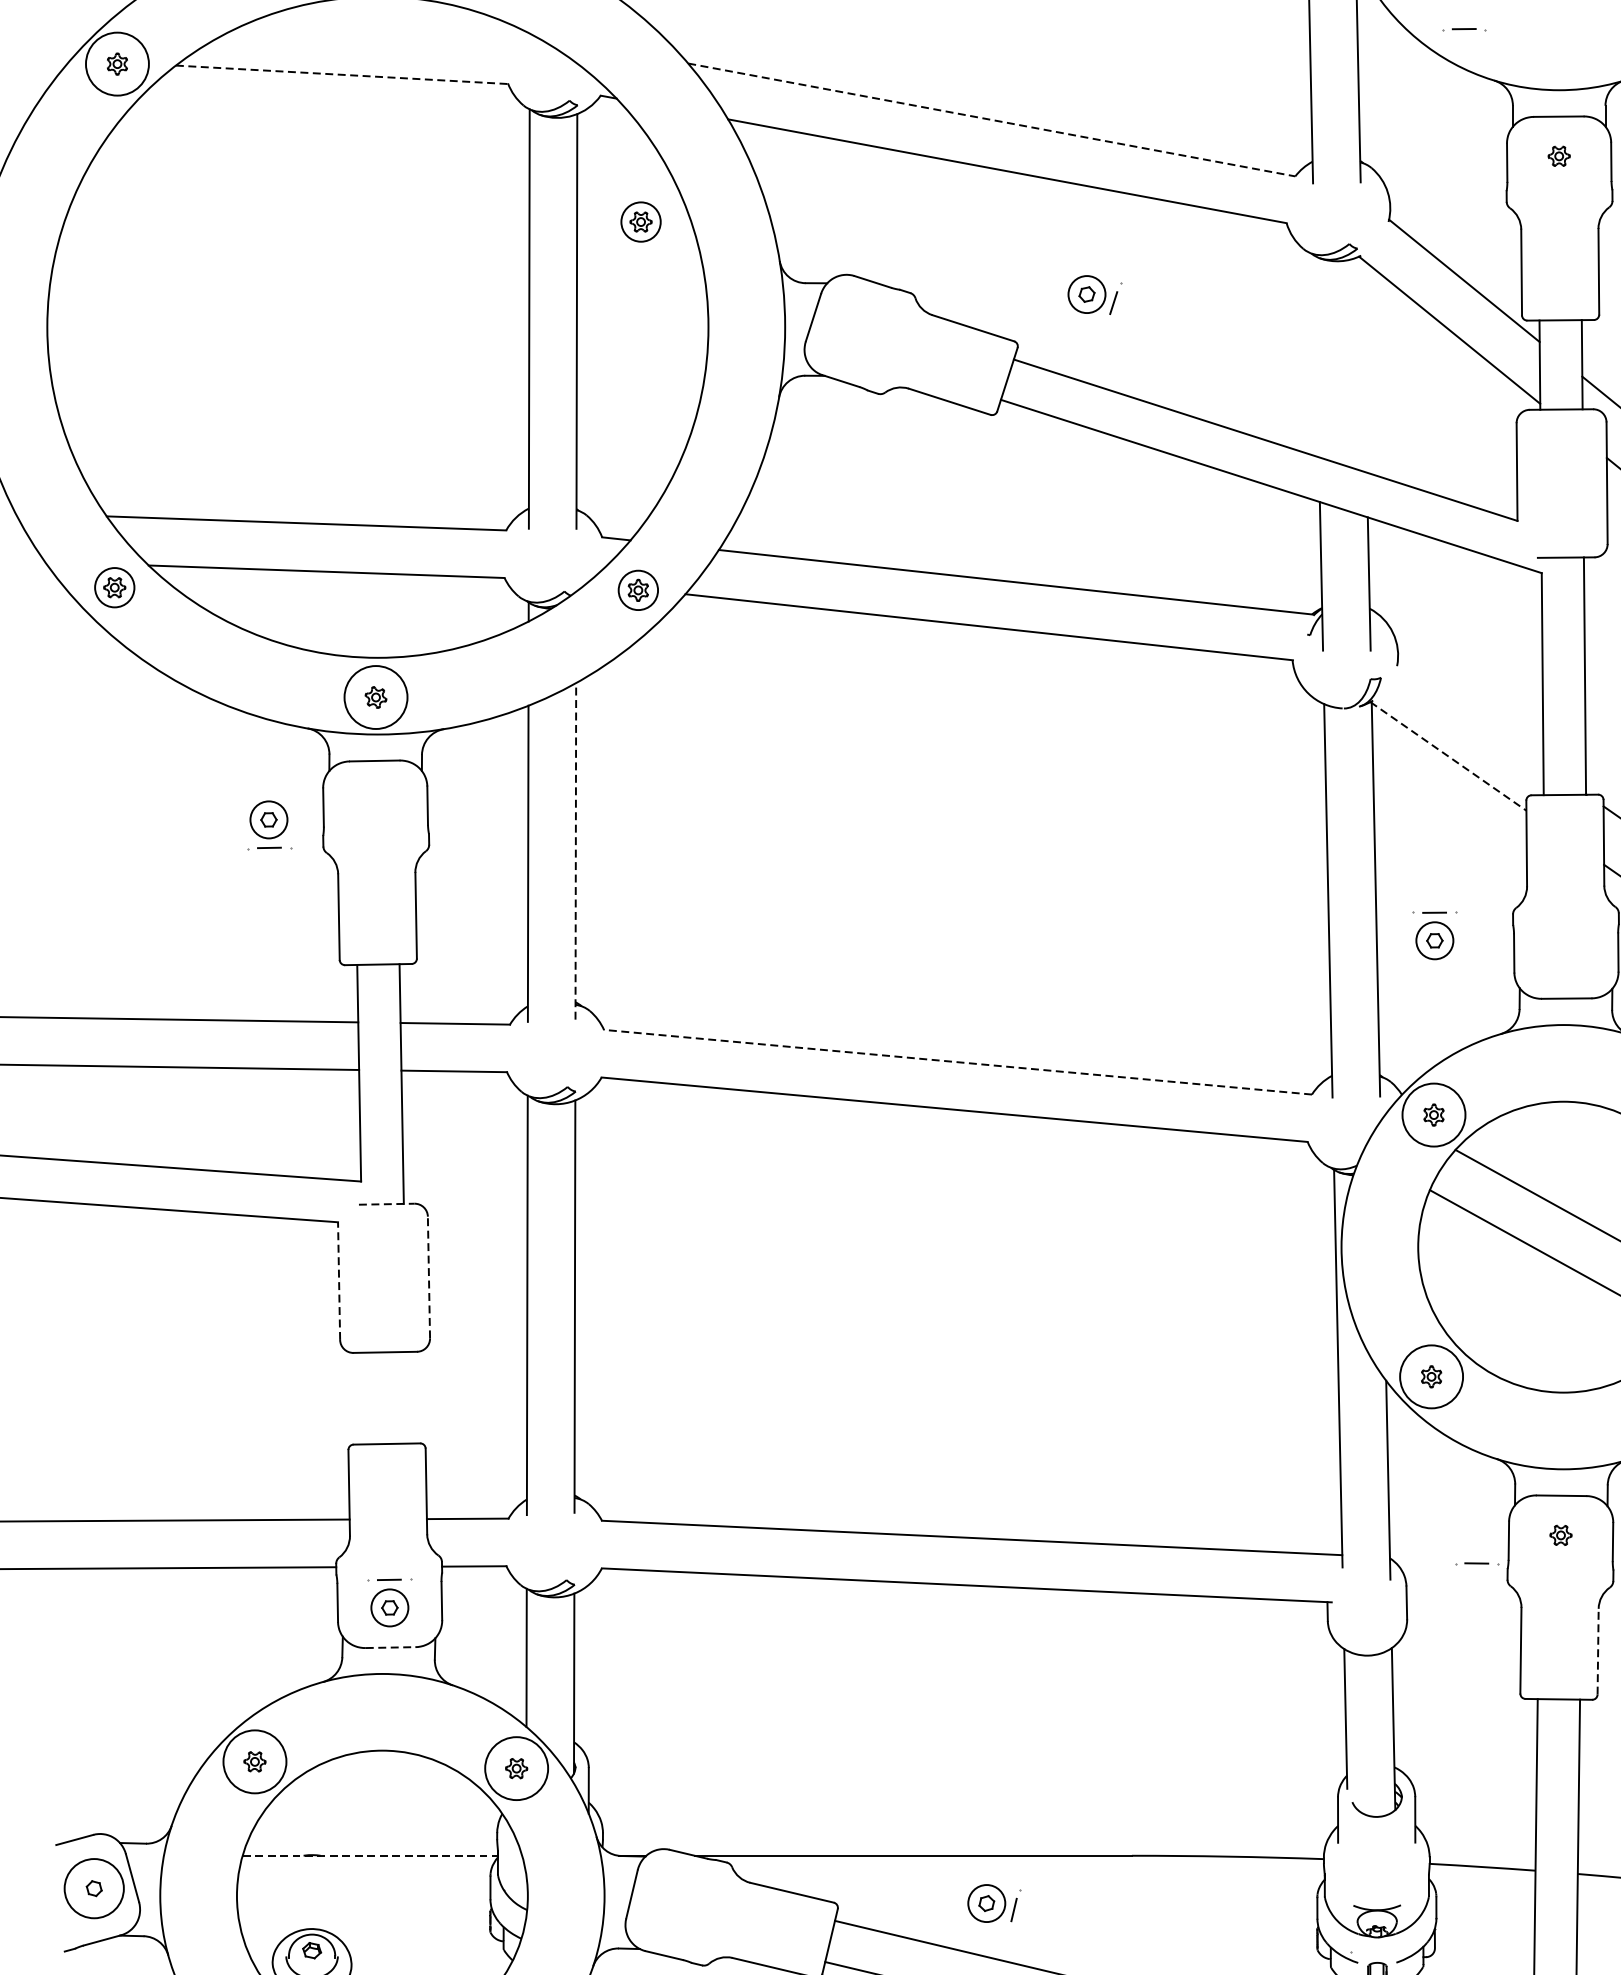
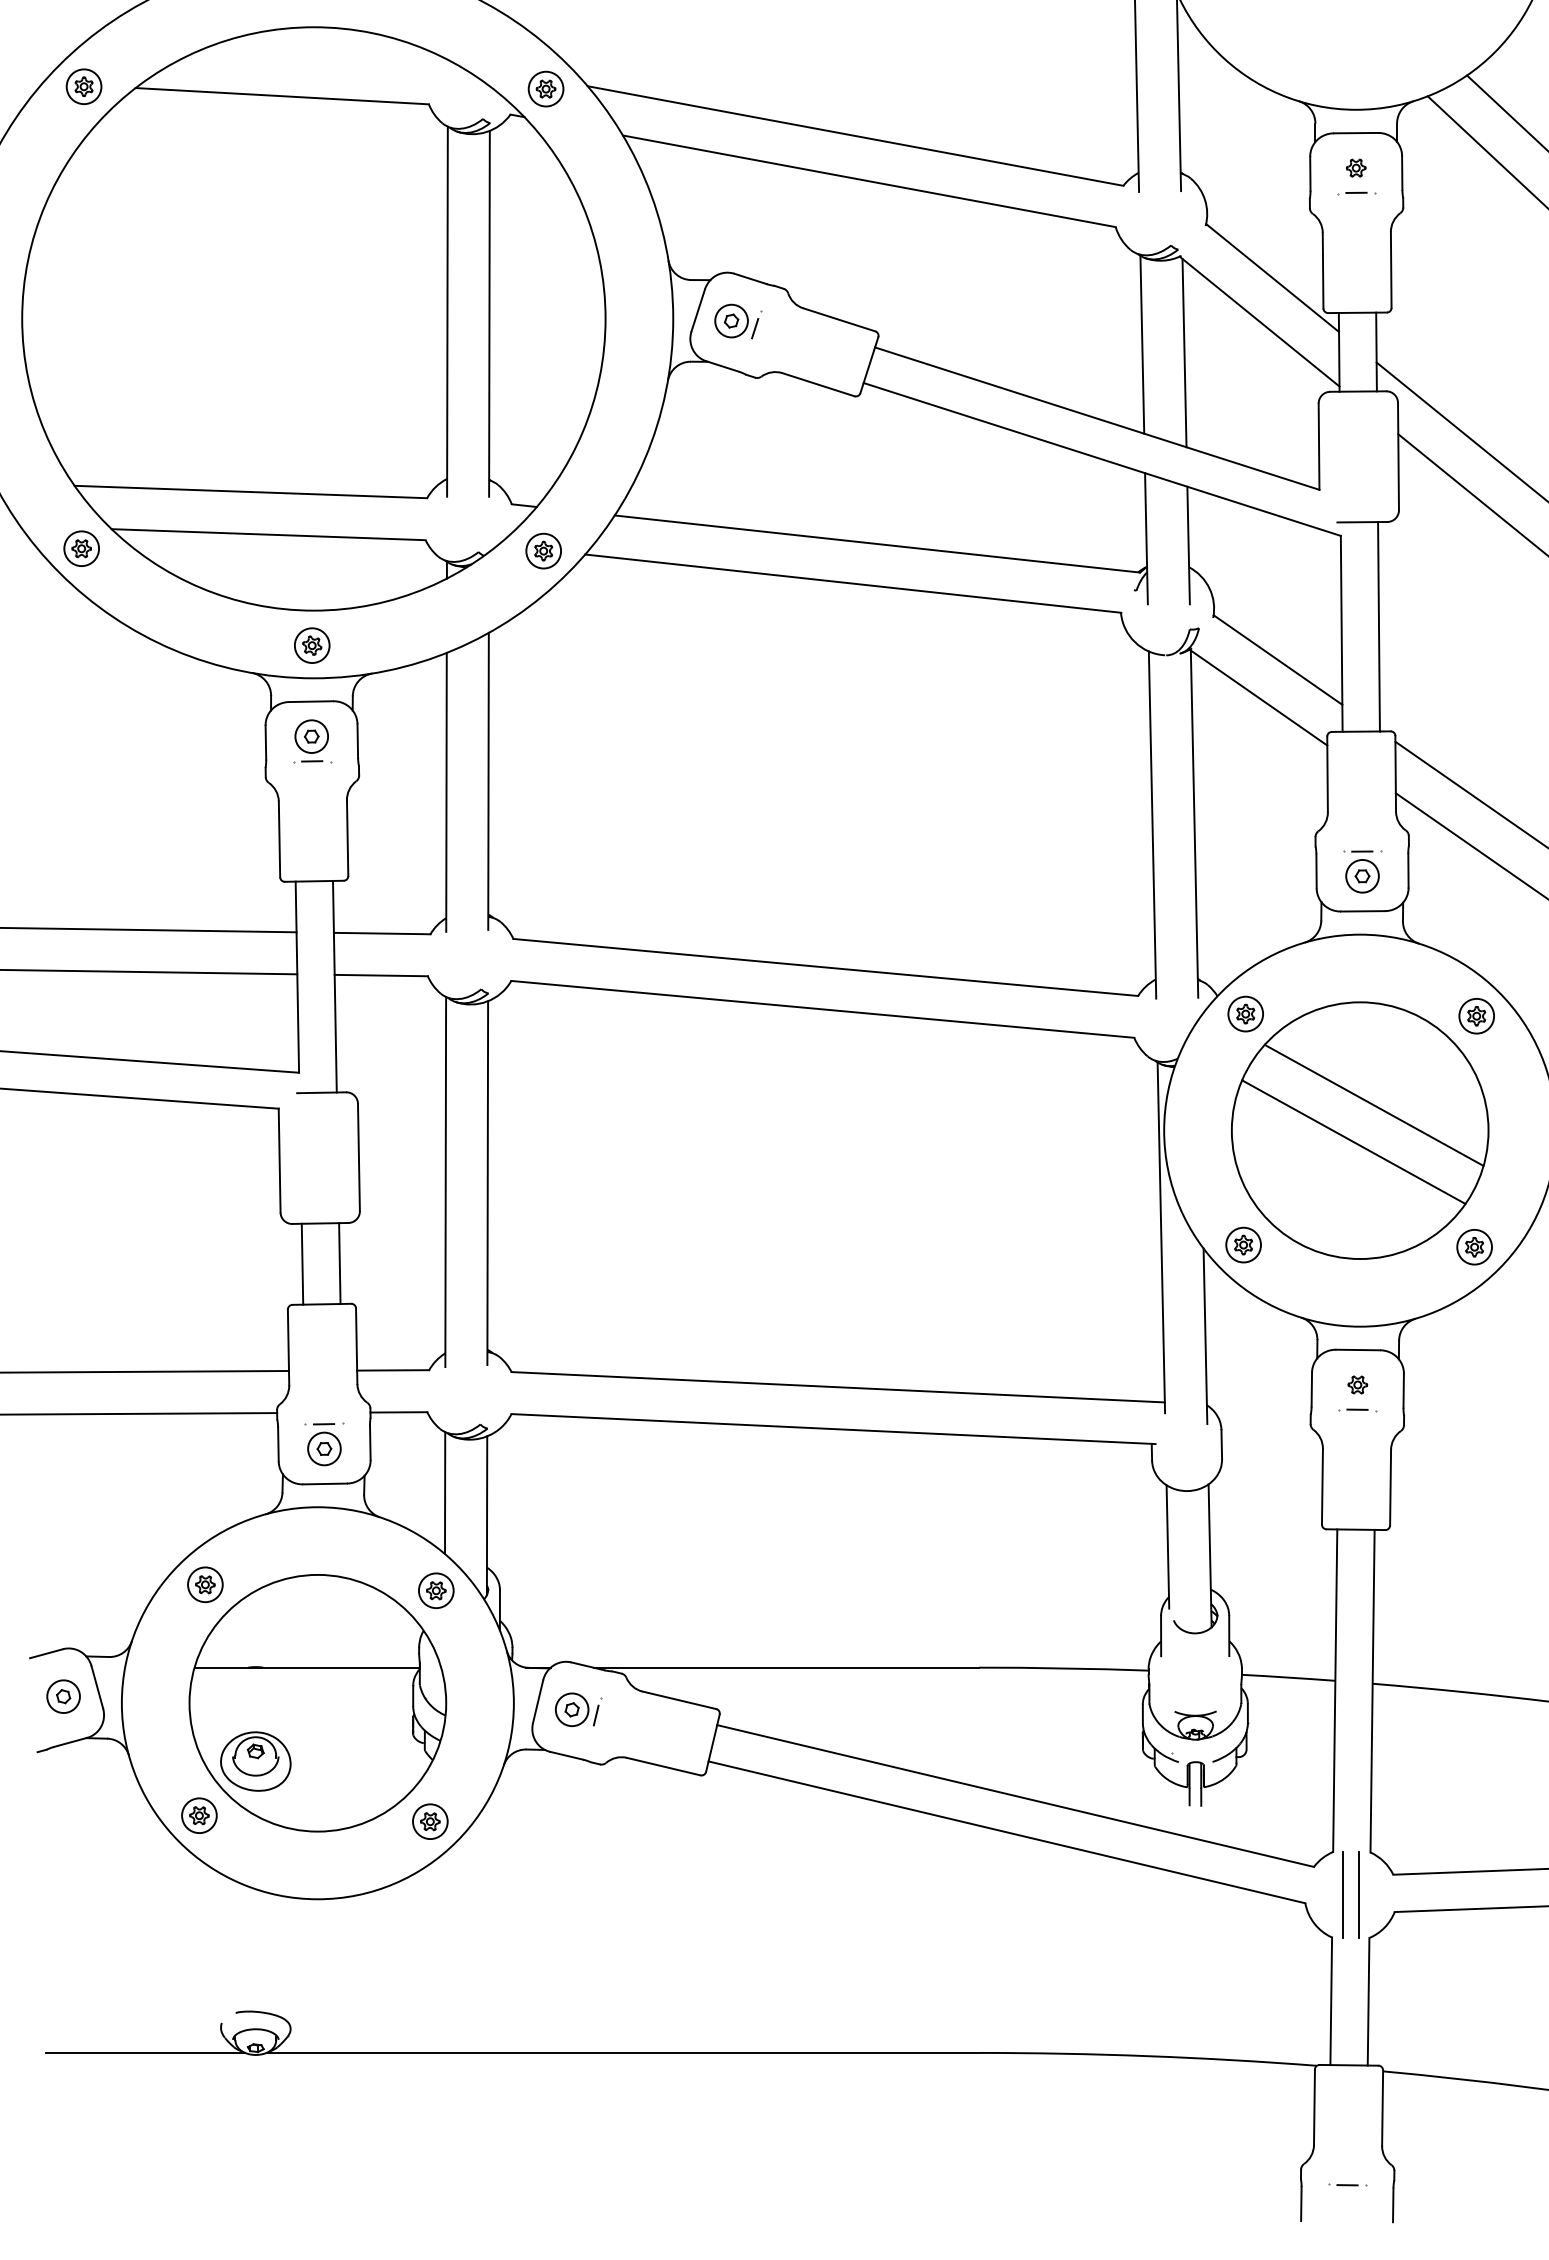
part: (1464, 29) -> (1356, 193), moved
circle: (116, 63) -> (83, 86), size x0.62
line: (342, 75) -> (282, 96), dashed -> solid
line: (992, 120) -> (856, 136), dashed -> solid
part: (640, 221) -> (545, 88), moved
part: (1094, 295) -> (738, 321), moved
line: (1316, 356) -> (1142, 344), added
line: (1364, 365) -> (1184, 352), added
circle: (375, 697) -> (311, 645), size x0.62
line: (1469, 713) -> (1277, 659), added
line: (1448, 756) -> (1258, 697), dashed -> solid
part: (269, 825) -> (312, 741), moved
line: (575, 851) -> (488, 781), dashed -> solid
part: (1434, 935) -> (1362, 871), moved
line: (957, 1062) -> (825, 967), dashed -> solid
circle: (1433, 1114) -> (1245, 1013), size x0.62
line: (387, 1203) -> (322, 1092), dashed -> solid
line: (428, 1277) -> (358, 1157), dashed -> solid
line: (338, 1280) -> (279, 1160), dashed -> solid
circle: (1431, 1376) -> (1243, 1244), size x0.62
line: (364, 1397) -> (302, 1263), added
line: (406, 1397) -> (339, 1263), added
part: (1476, 1564) -> (1357, 1410), moved
line: (391, 1647) -> (325, 1483), dashed -> solid
line: (1598, 1651) -> (1390, 1487), dashed -> solid
circle: (255, 1761) -> (205, 1584), size x0.62
circle: (515, 1768) -> (435, 1590), size x0.62
line: (370, 1855) -> (307, 1667), dashed -> solid
circle: (94, 1888) -> (63, 1696), size x0.62
part: (993, 1903) -> (578, 1709), moved

